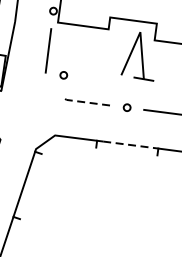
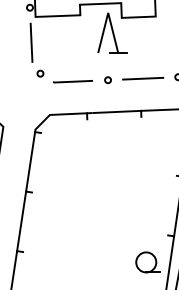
circle: (63, 75) -> (40, 73), moved
line: (86, 102) -> (72, 81), dashed -> solid
line: (131, 144) -> (117, 111), dashed -> solid

